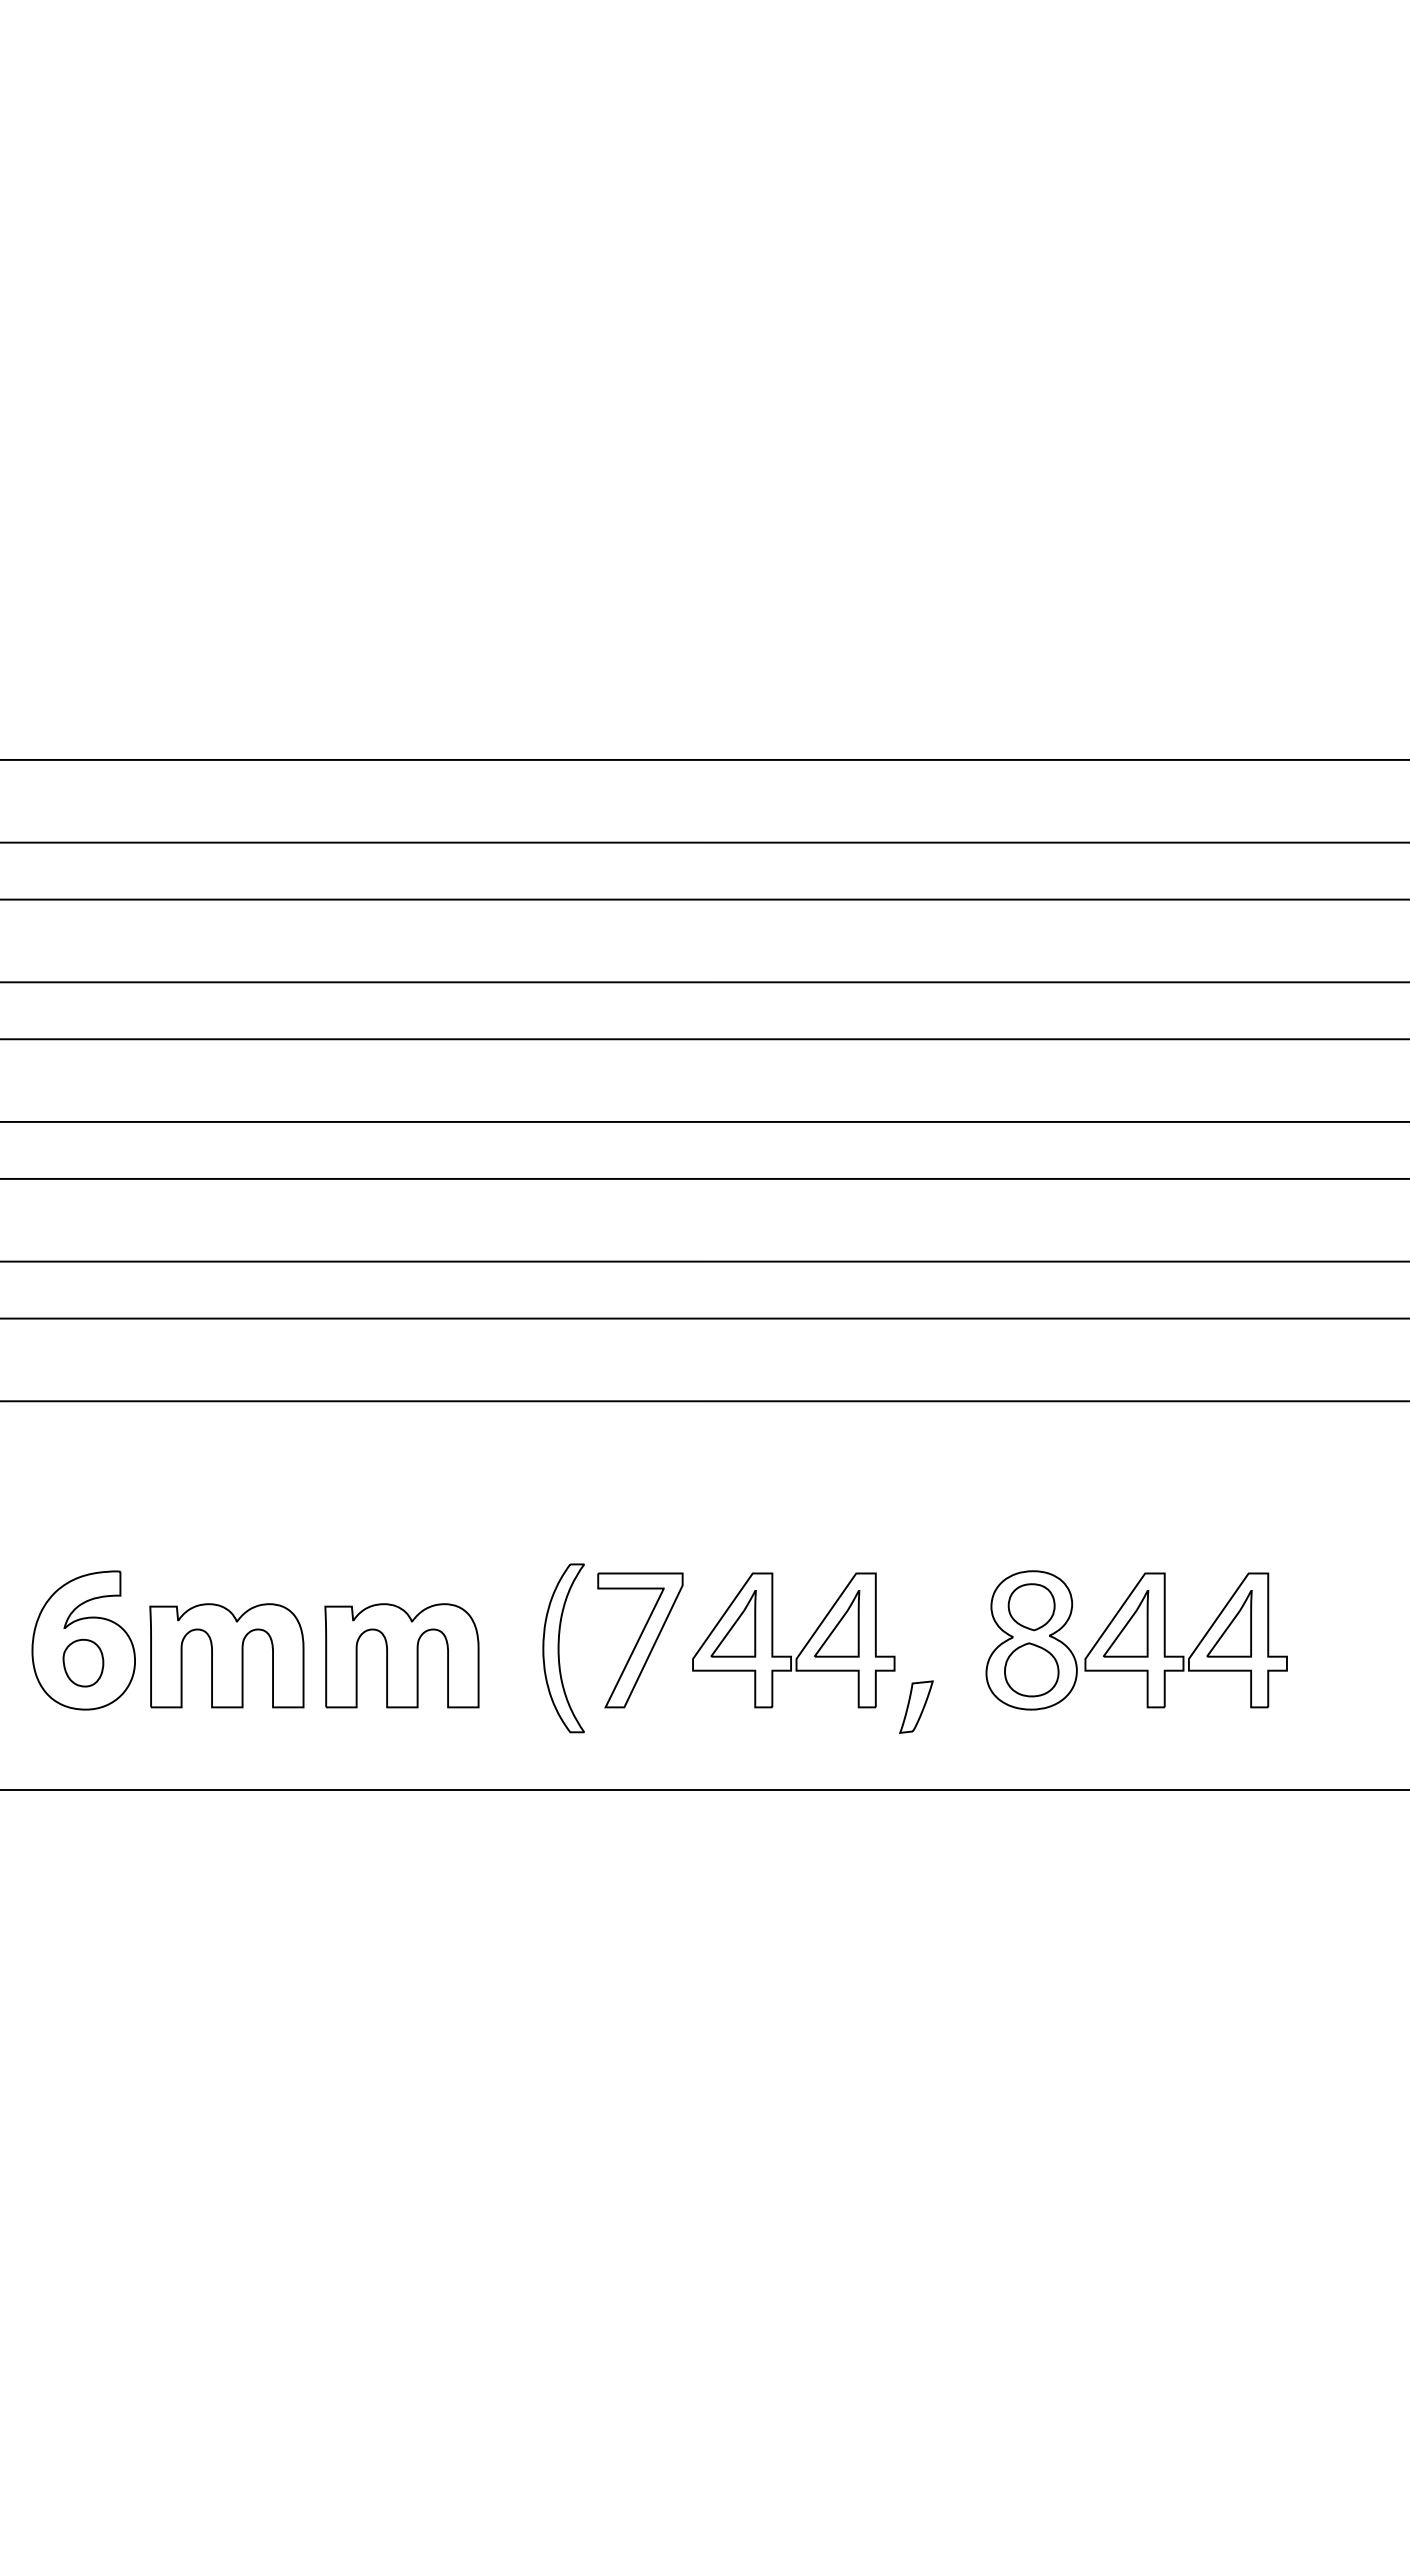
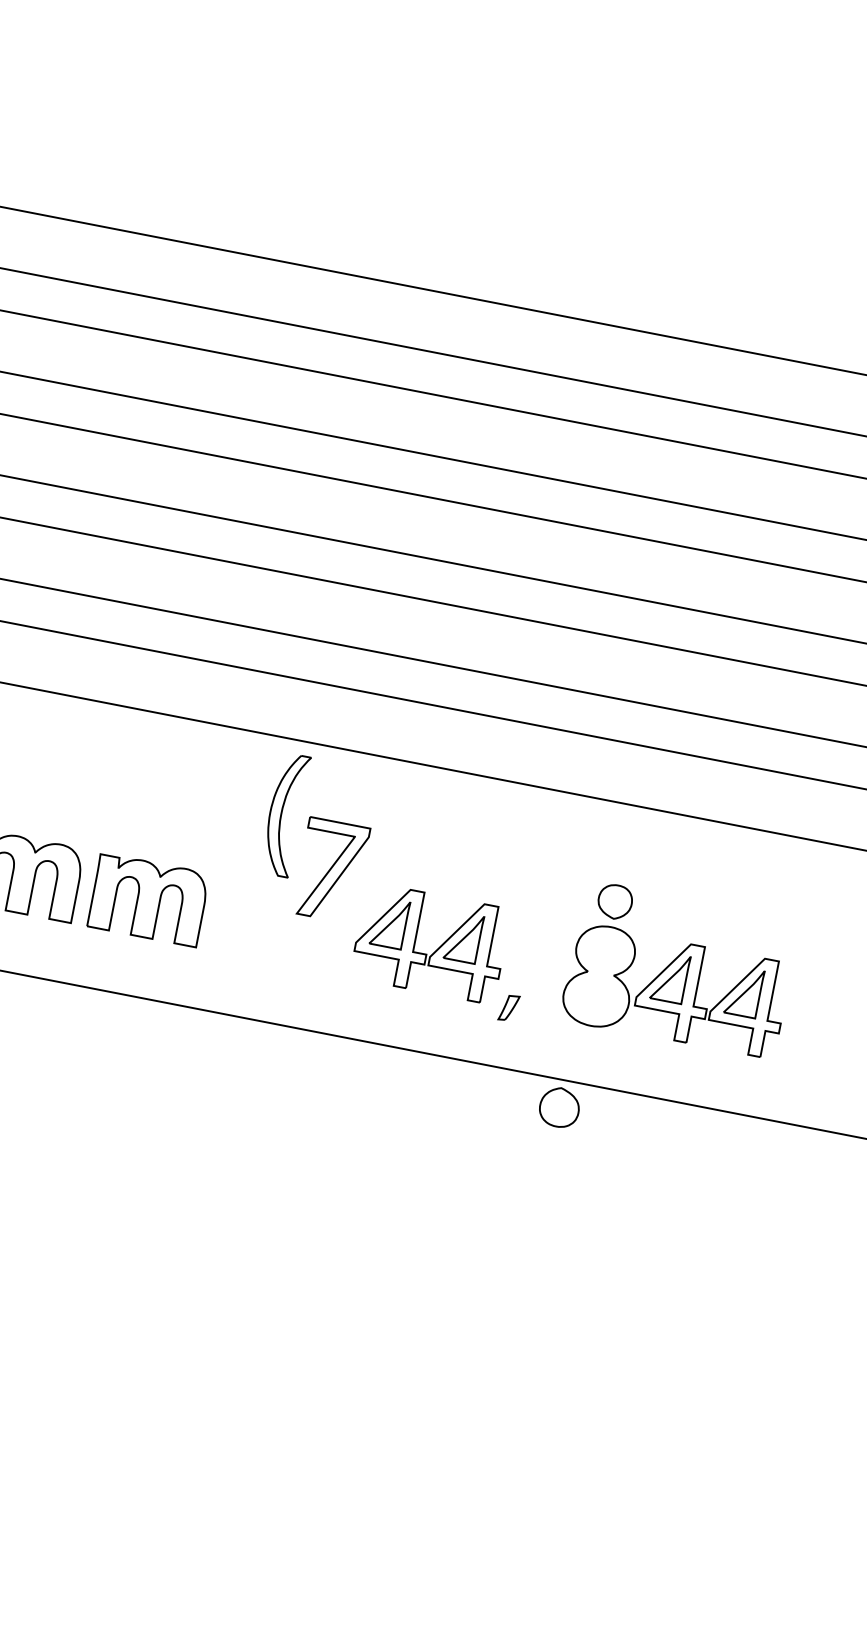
part: (1031, 1607) -> (614, 902), moved
part: (640, 1640) -> (331, 870), moved
part: (563, 1648) -> (284, 814), moved
part: (1031, 1669) -> (559, 1107), moved
part: (916, 1706) -> (509, 1007), size x0.7

